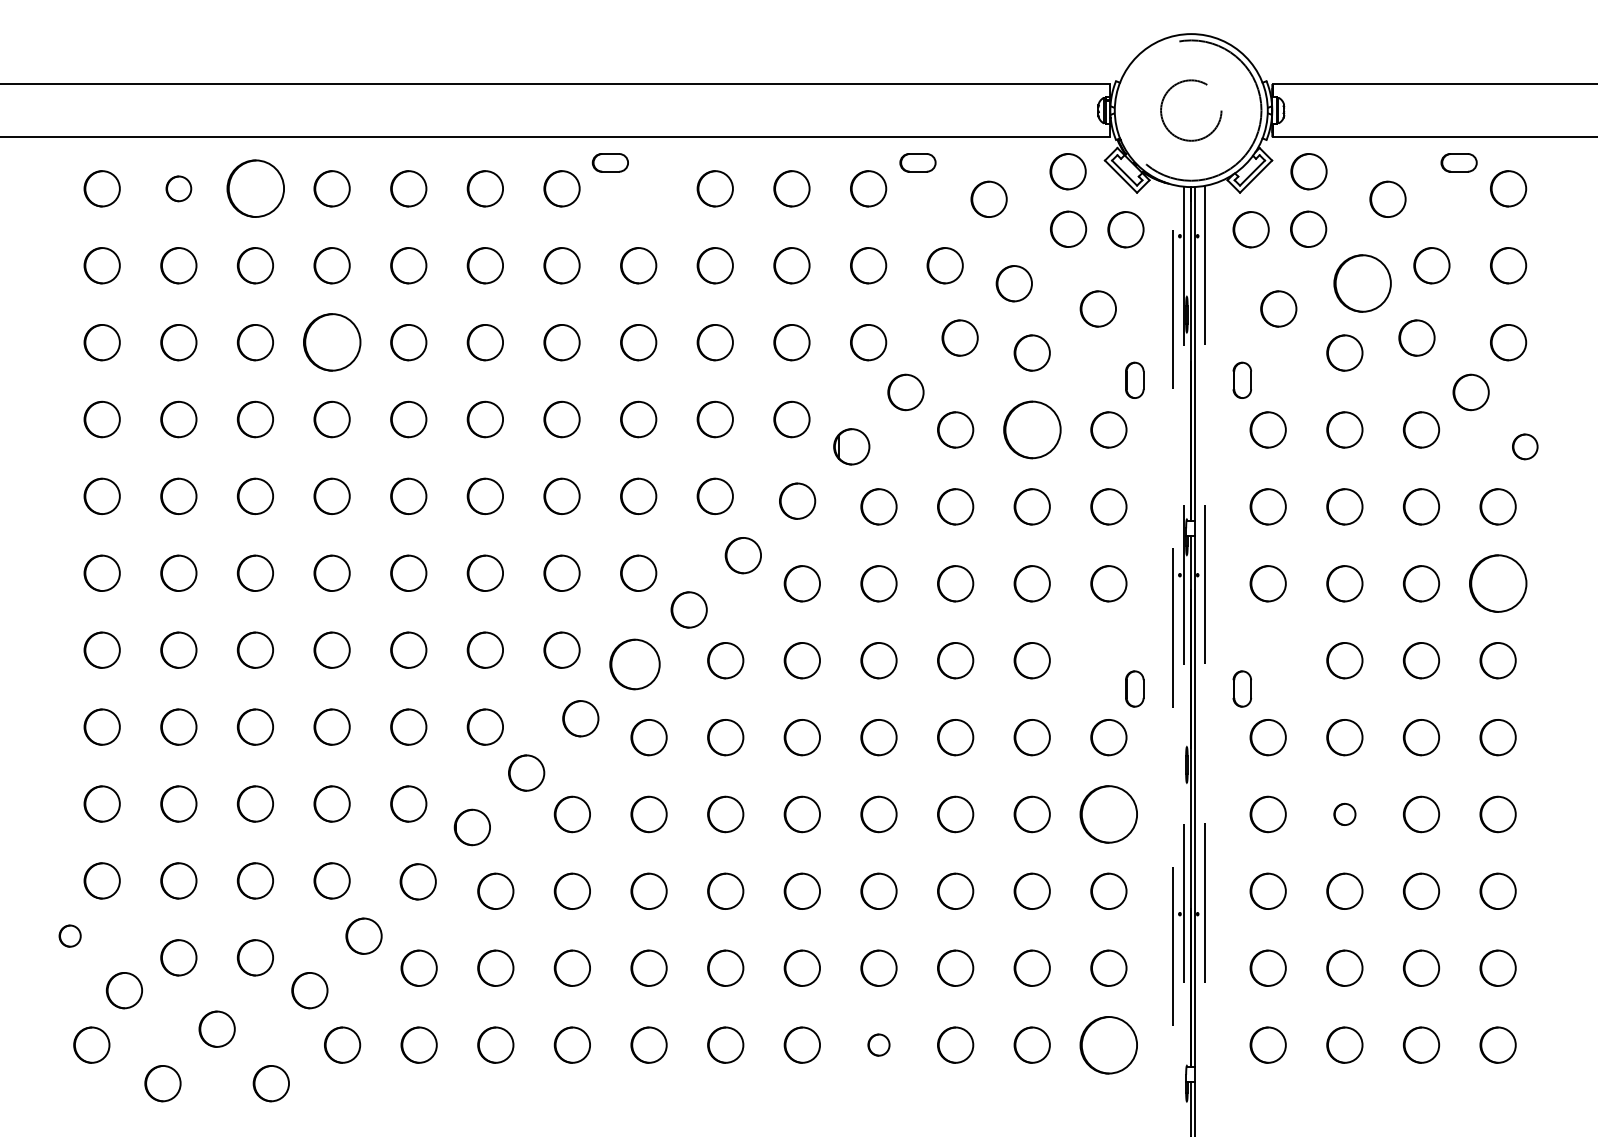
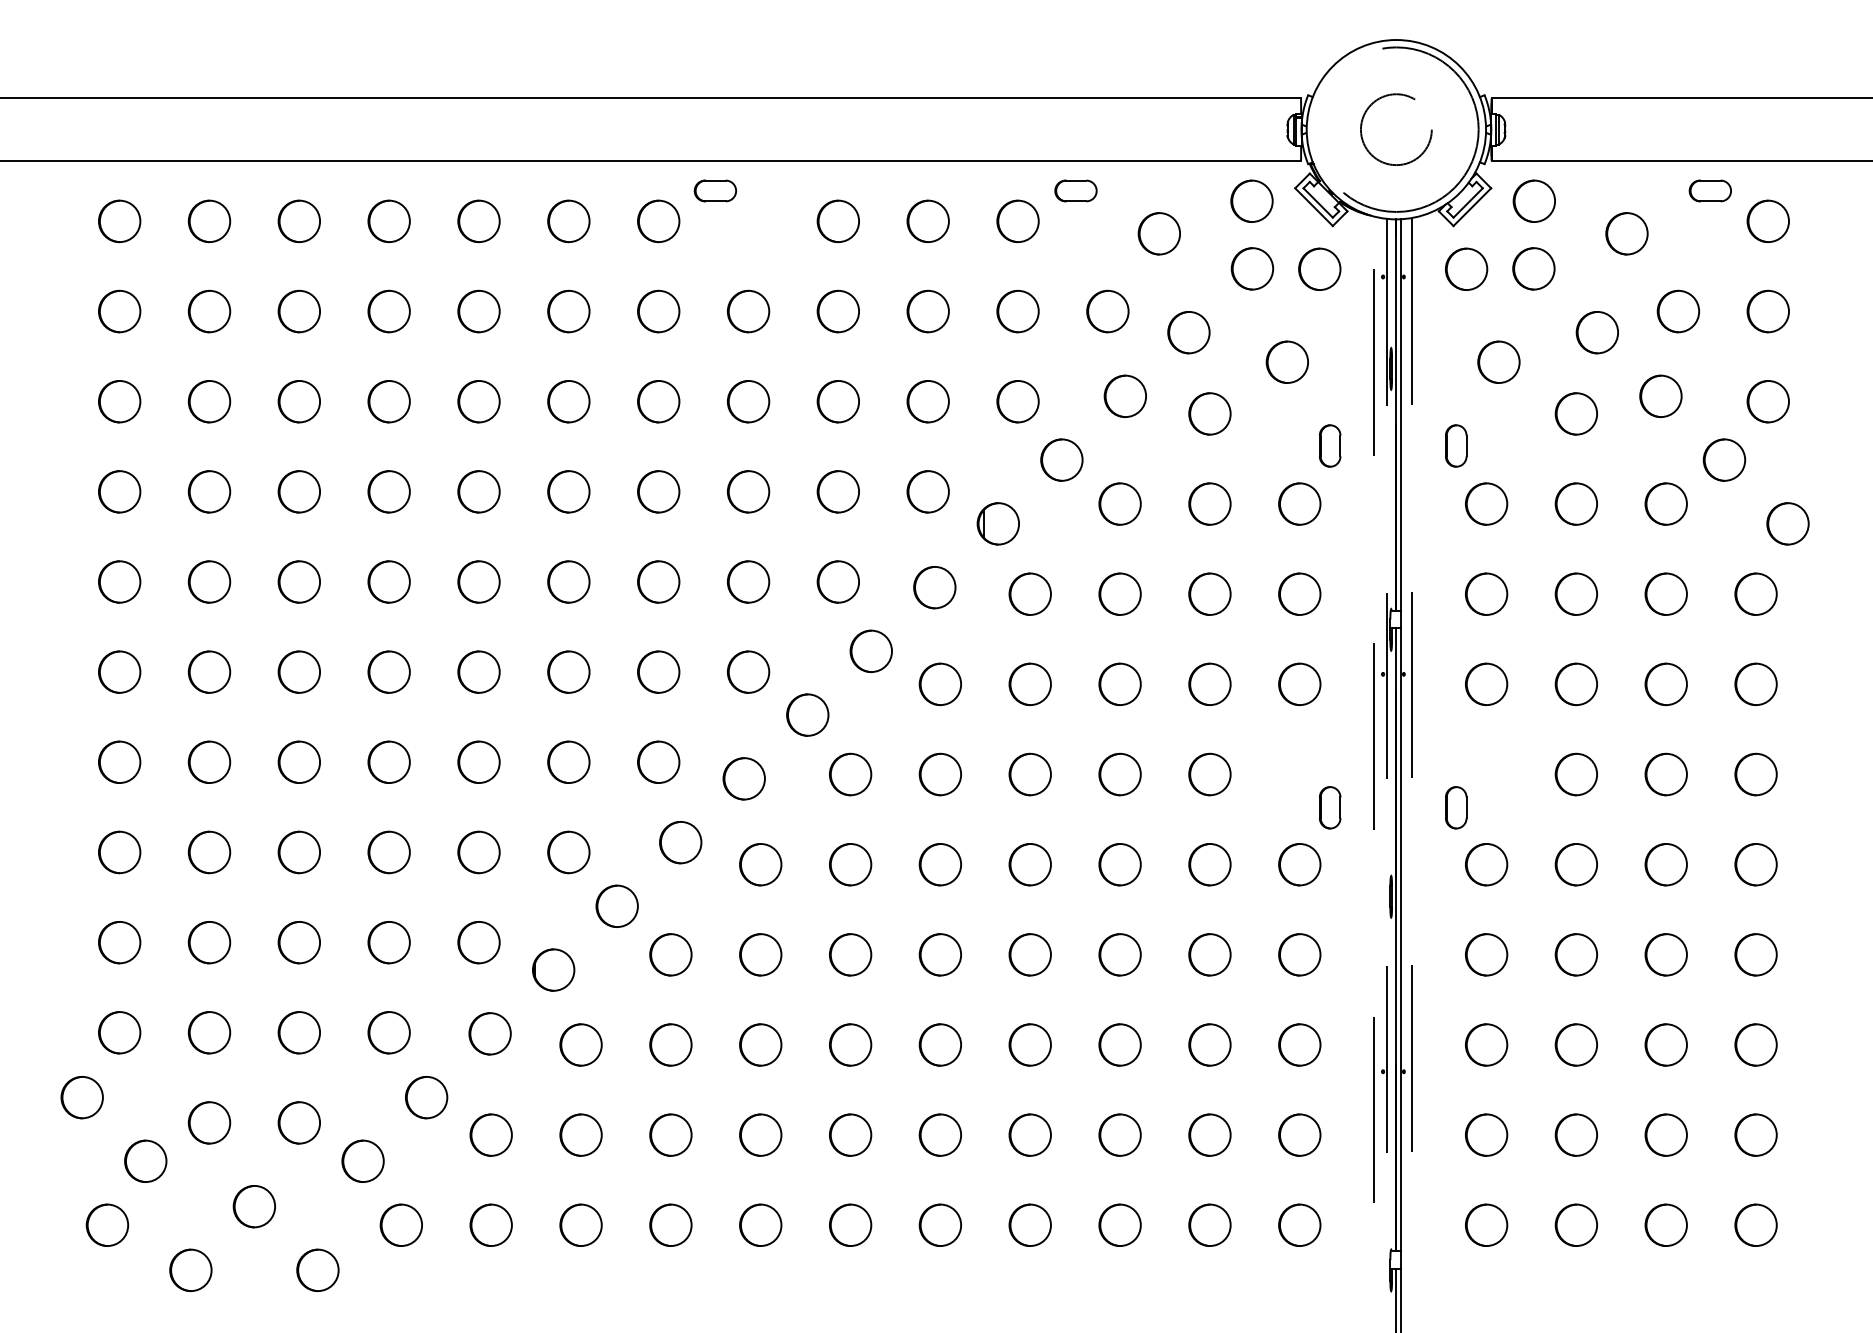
circle: (178, 188) -> (209, 221), size x1.43
circle: (254, 188) -> (298, 221), size x0.62
circle: (1362, 283) -> (1597, 332), size x0.62
circle: (331, 342) -> (388, 401), size x0.62
circle: (1031, 429) -> (1209, 503), size x0.62
circle: (1524, 446) -> (1787, 523), size x1.43
circle: (1497, 583) -> (1755, 684), size x0.62
circle: (634, 663) -> (743, 777), size x0.71
part: (1108, 814) -> (1299, 954), size x0.62
part: (1344, 814) -> (1575, 954), size x1.67
circle: (69, 935) -> (81, 1096), size x1.67
circle: (878, 1044) -> (1029, 1224), size x1.67
circle: (1108, 1044) -> (1299, 1224), size x0.62

